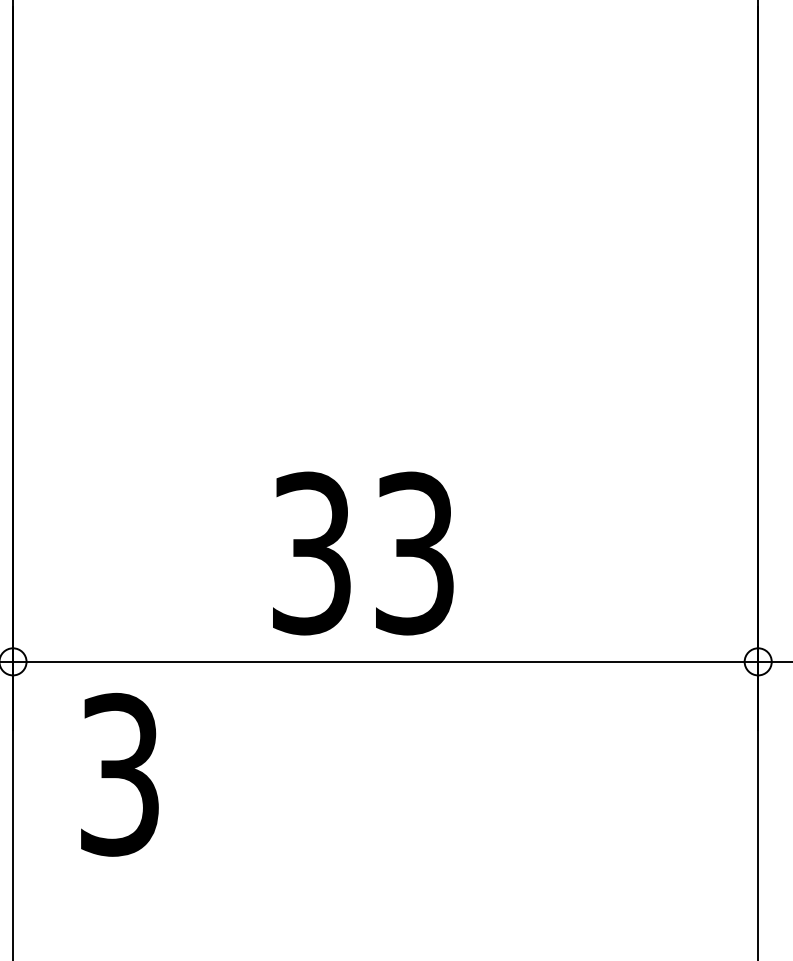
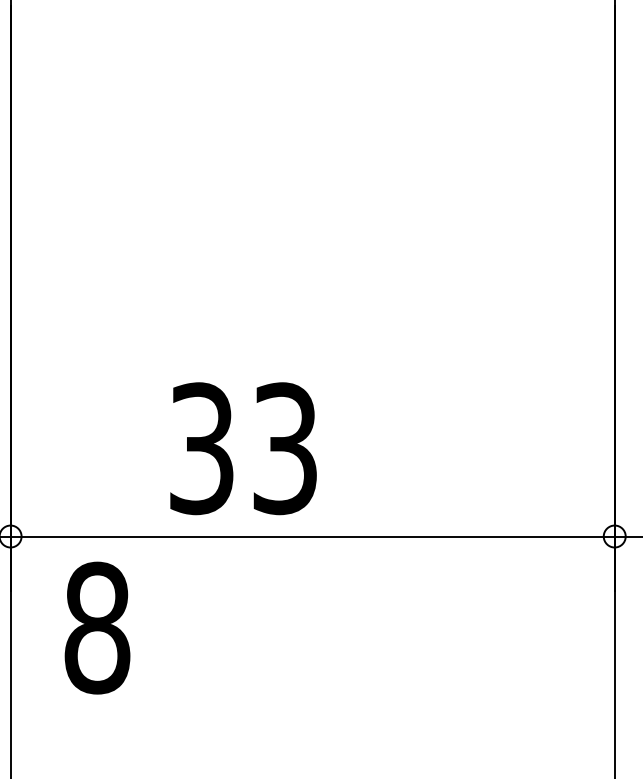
text: (363, 553) -> (243, 448), moved
text: (120, 774) -> (97, 627), 3 -> 8

